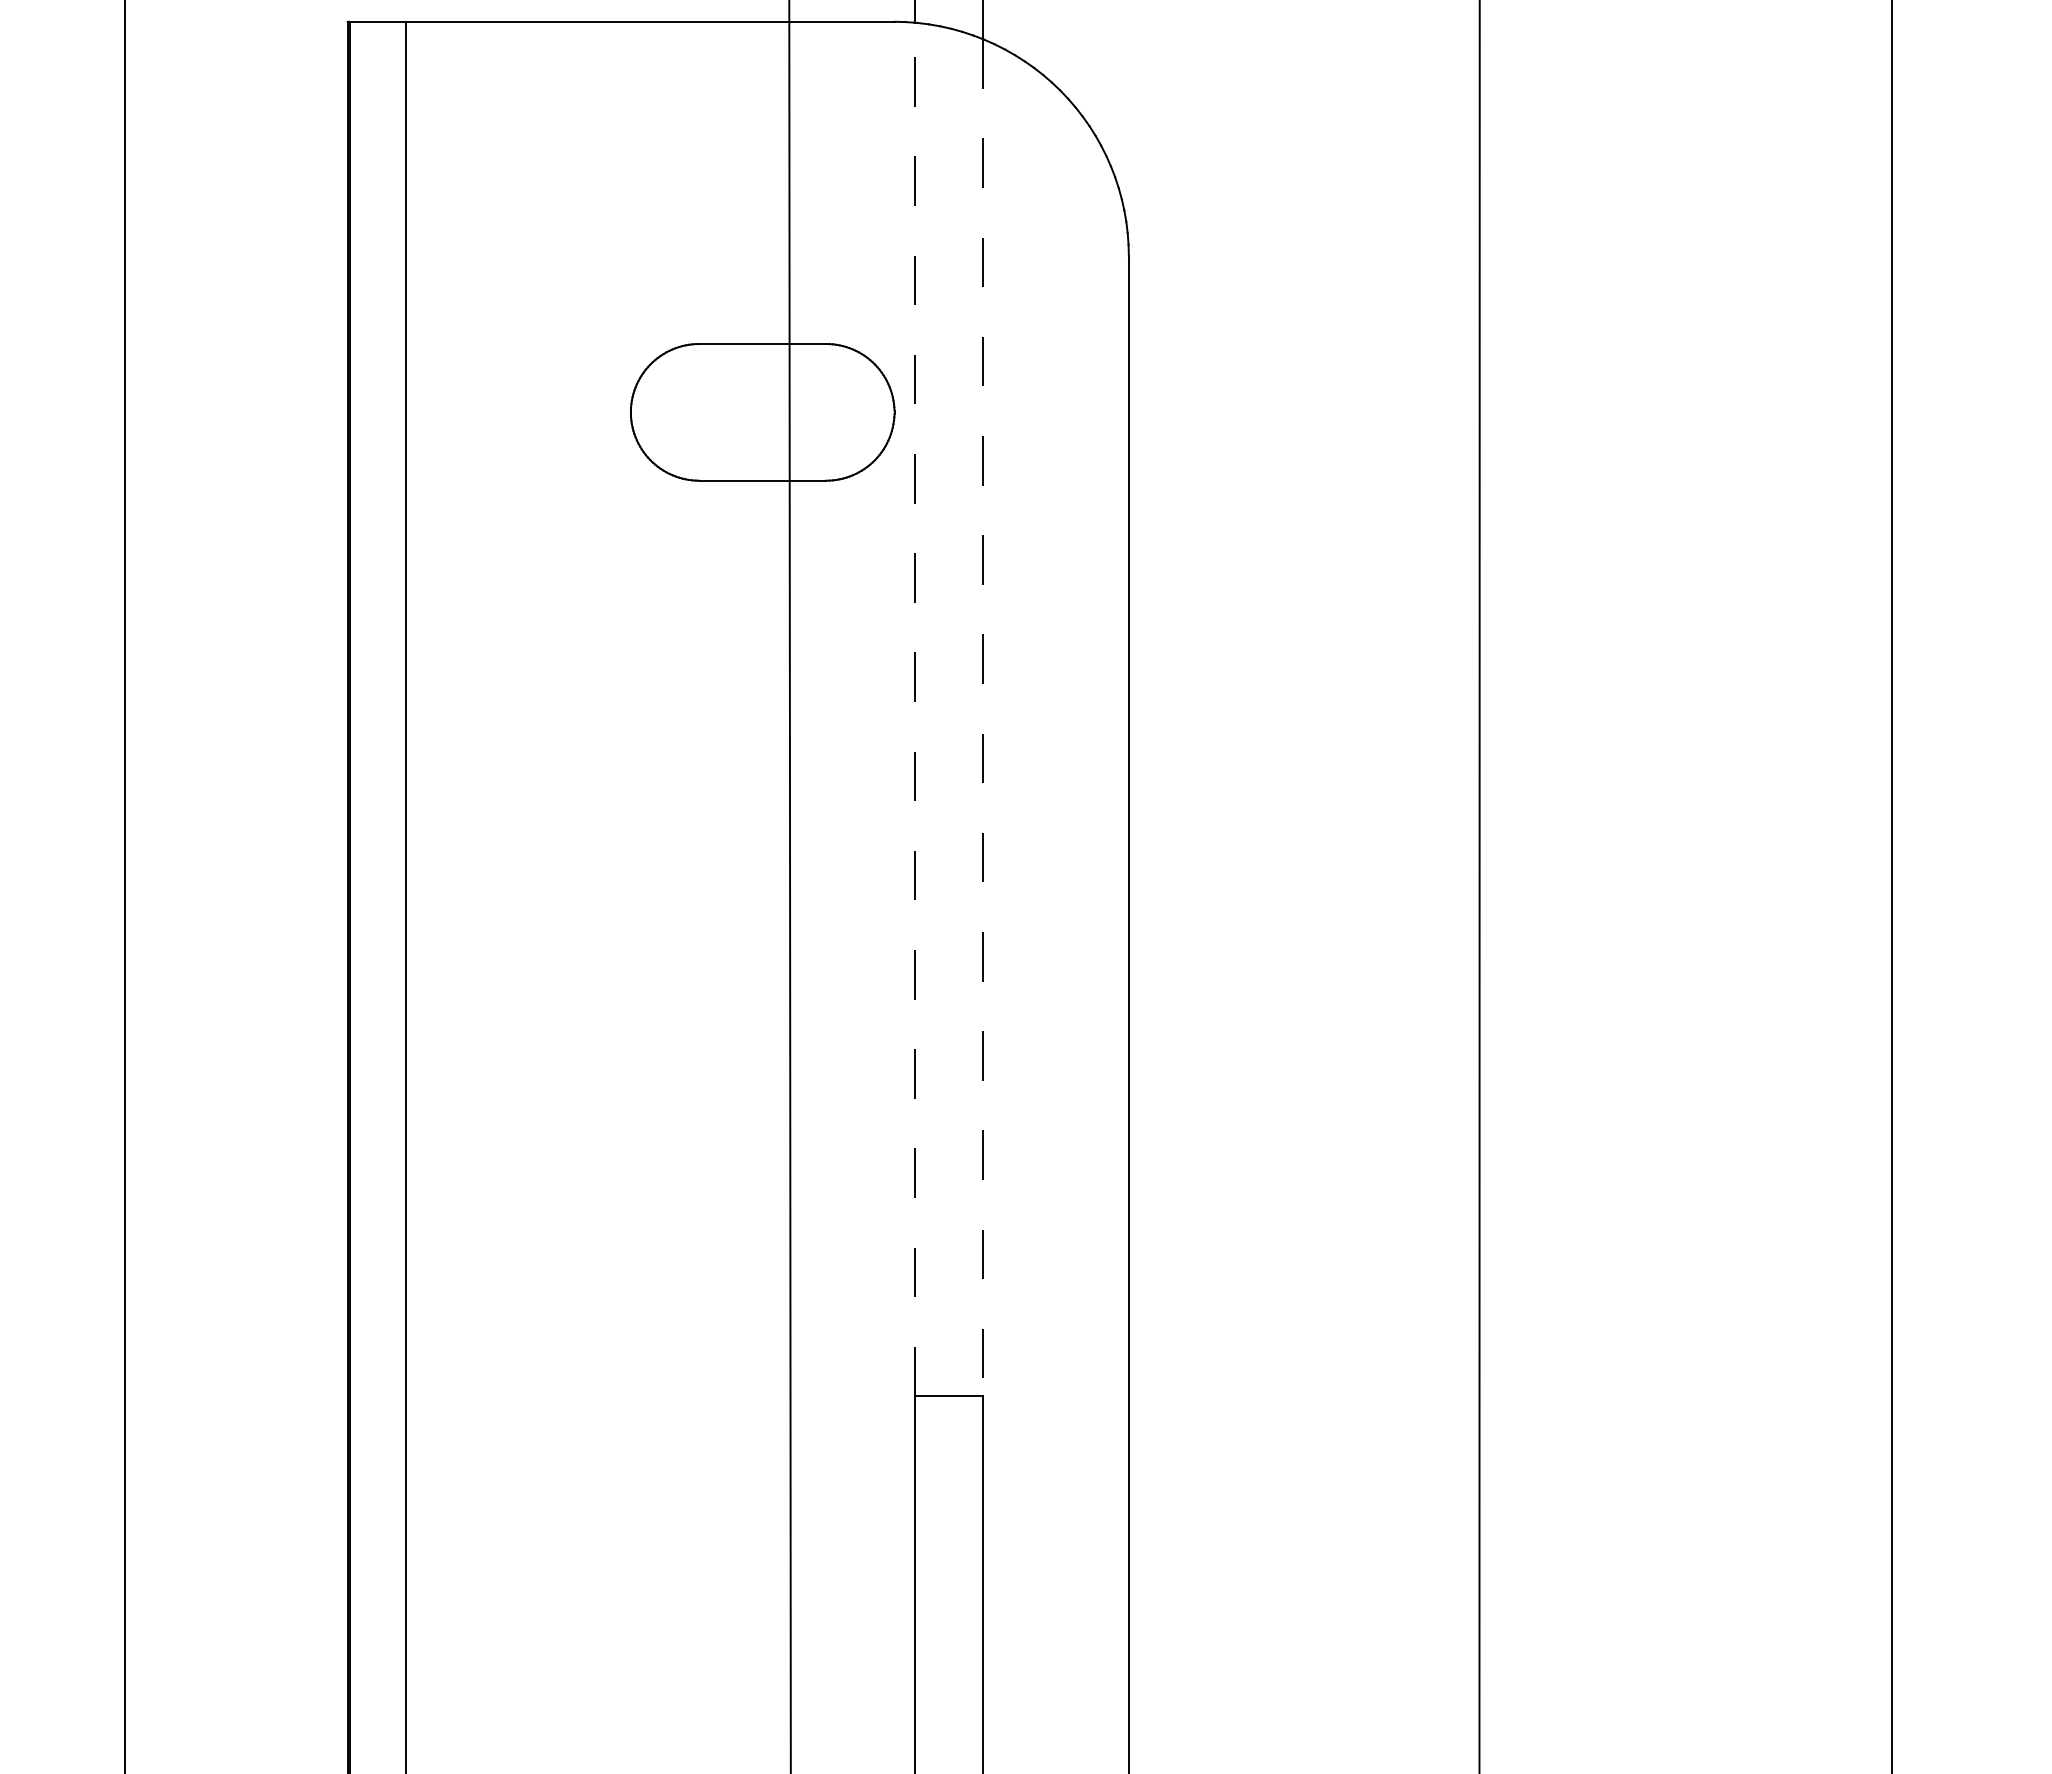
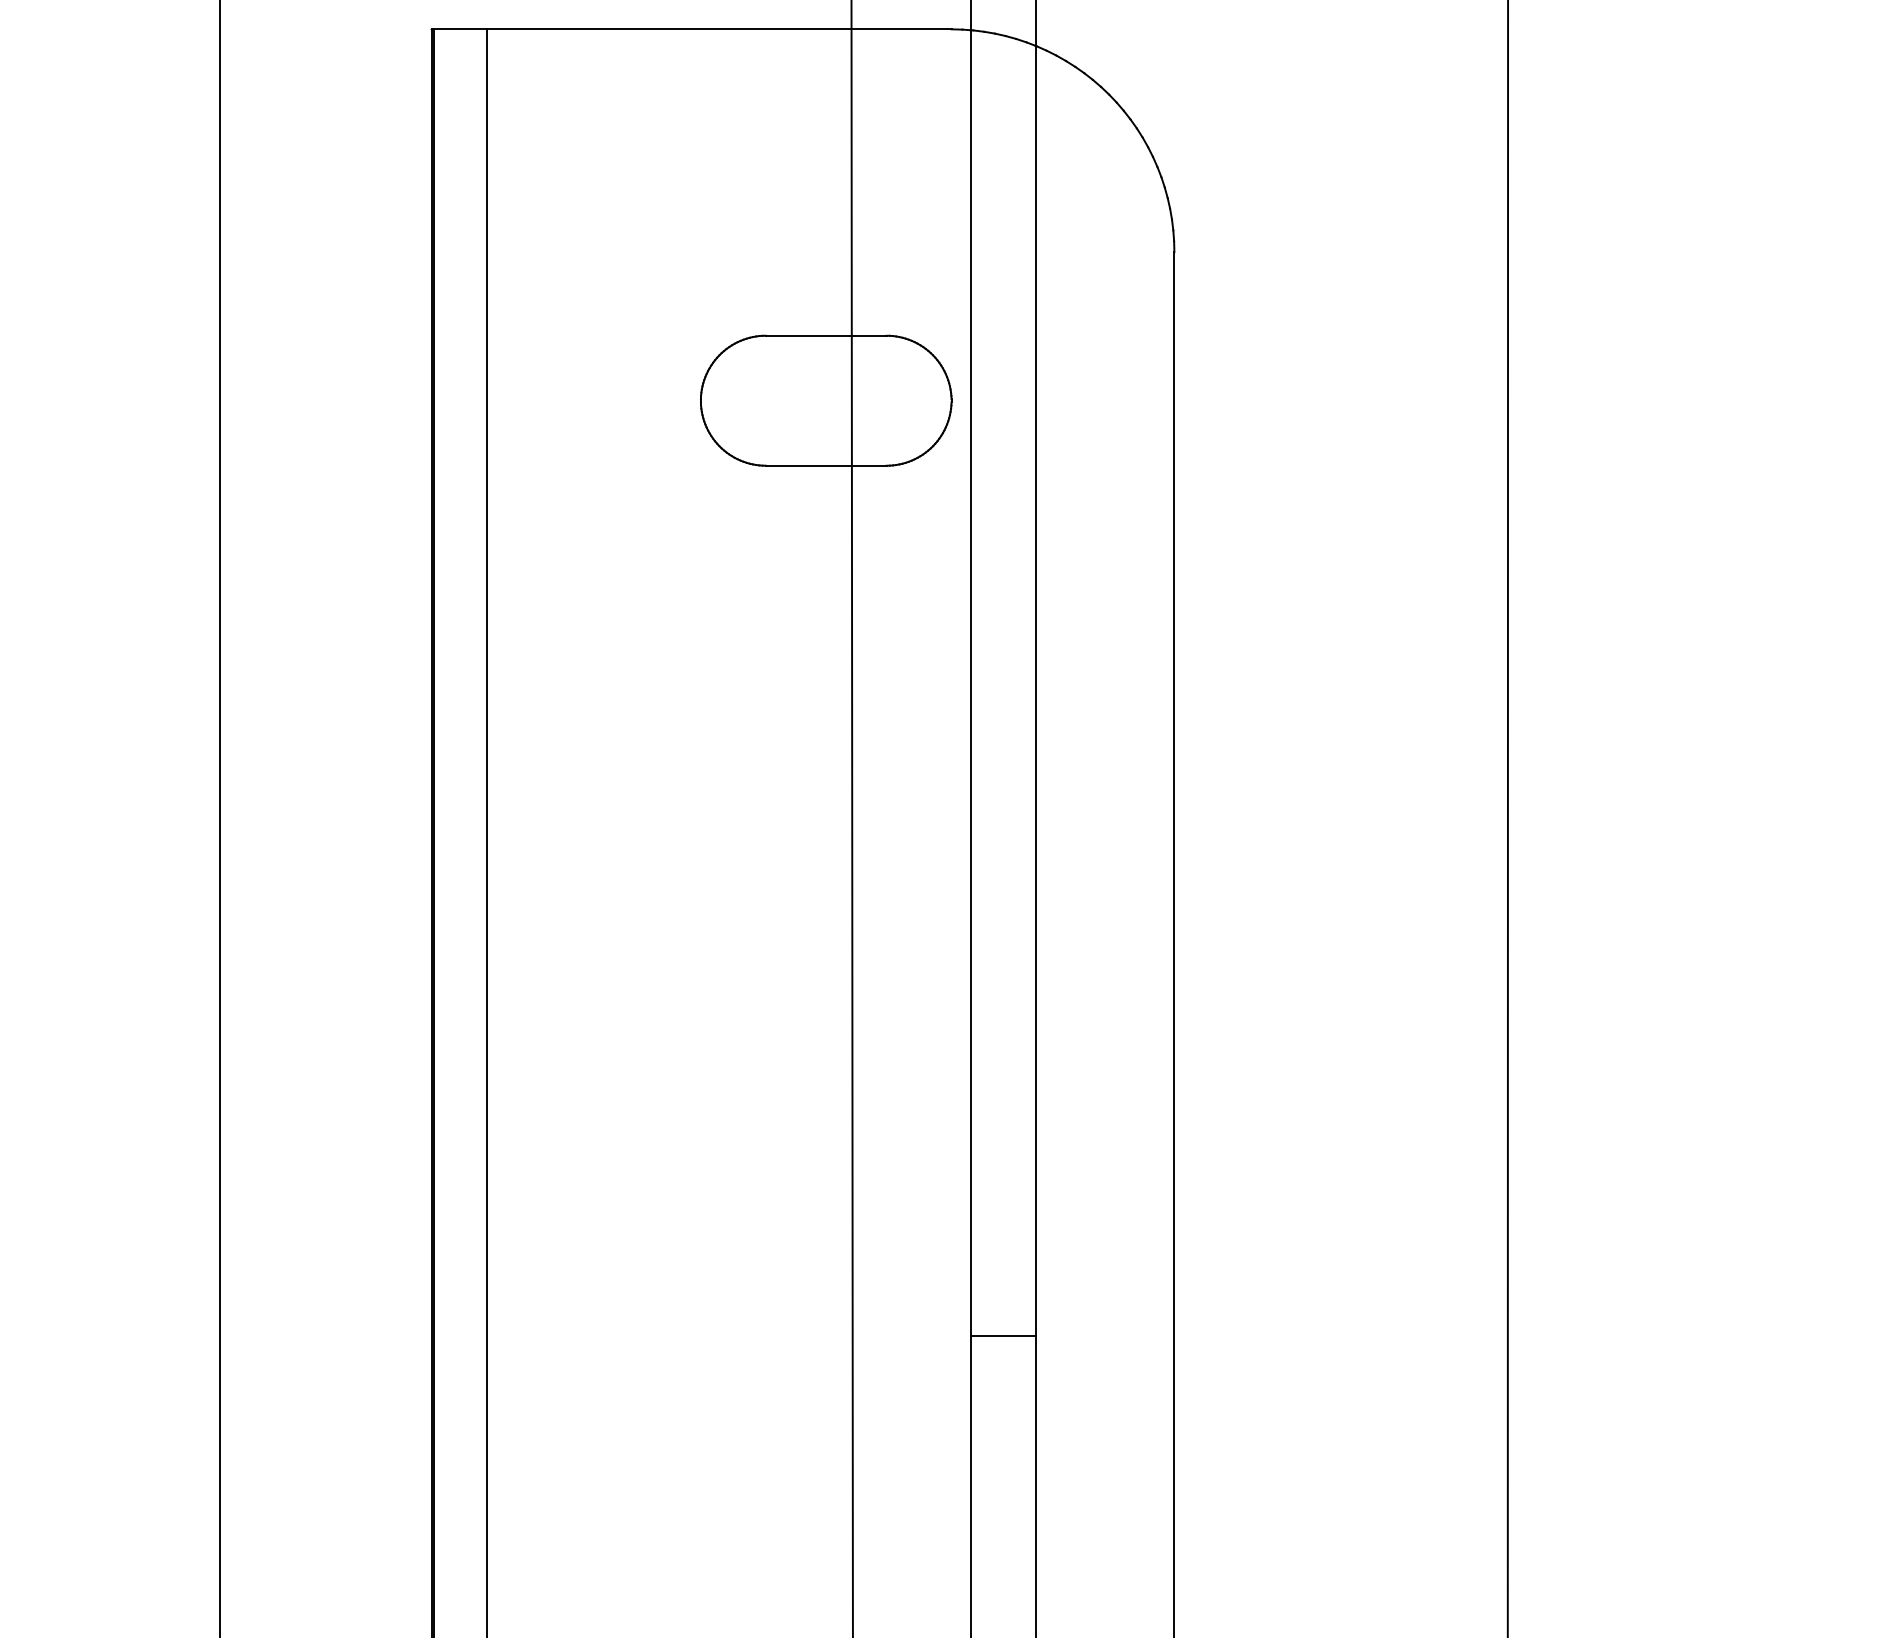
line: (914, 709) -> (970, 683), dashed -> solid
line: (982, 717) -> (1035, 690), dashed -> solid

